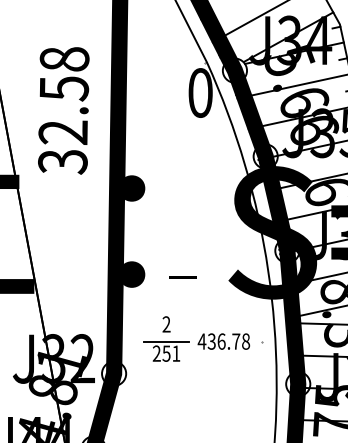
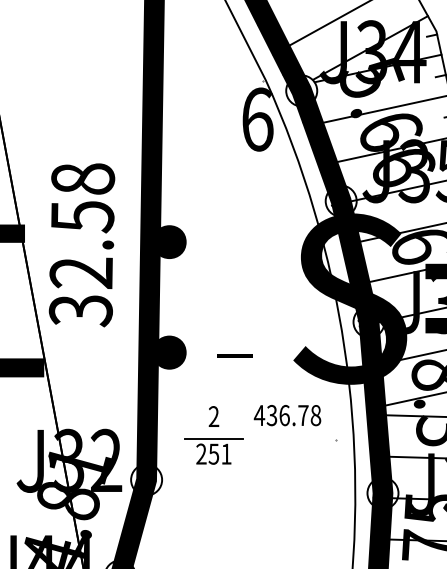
text: (200, 92) -> (257, 118), 0 -> 6
text: (63, 110) -> (81, 244), moved
text: (223, 341) -> (287, 415), moved

